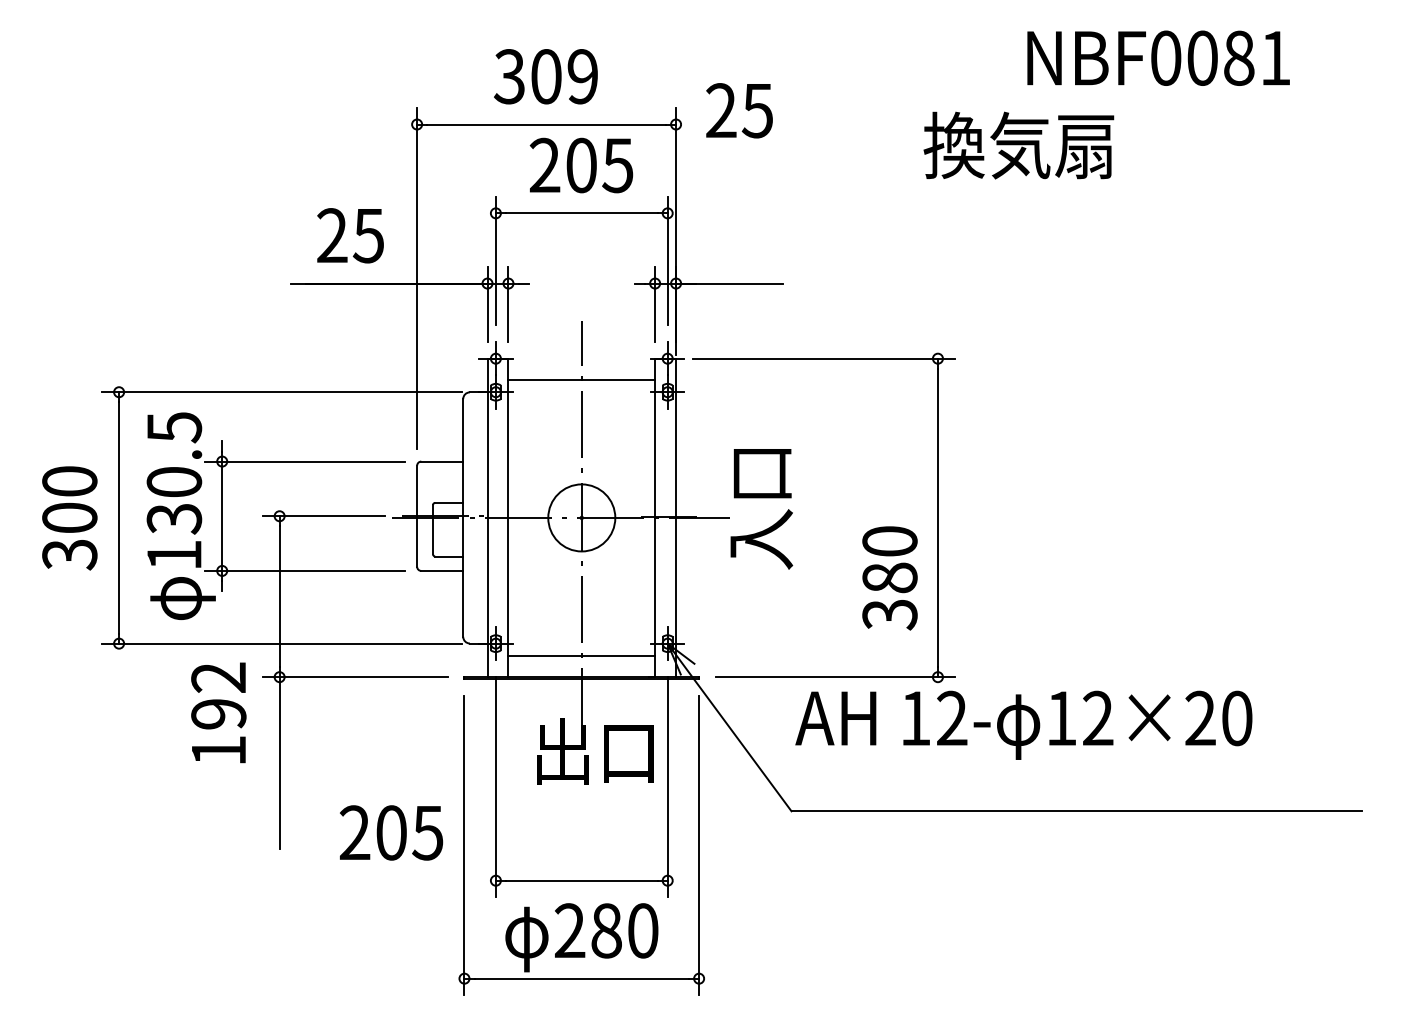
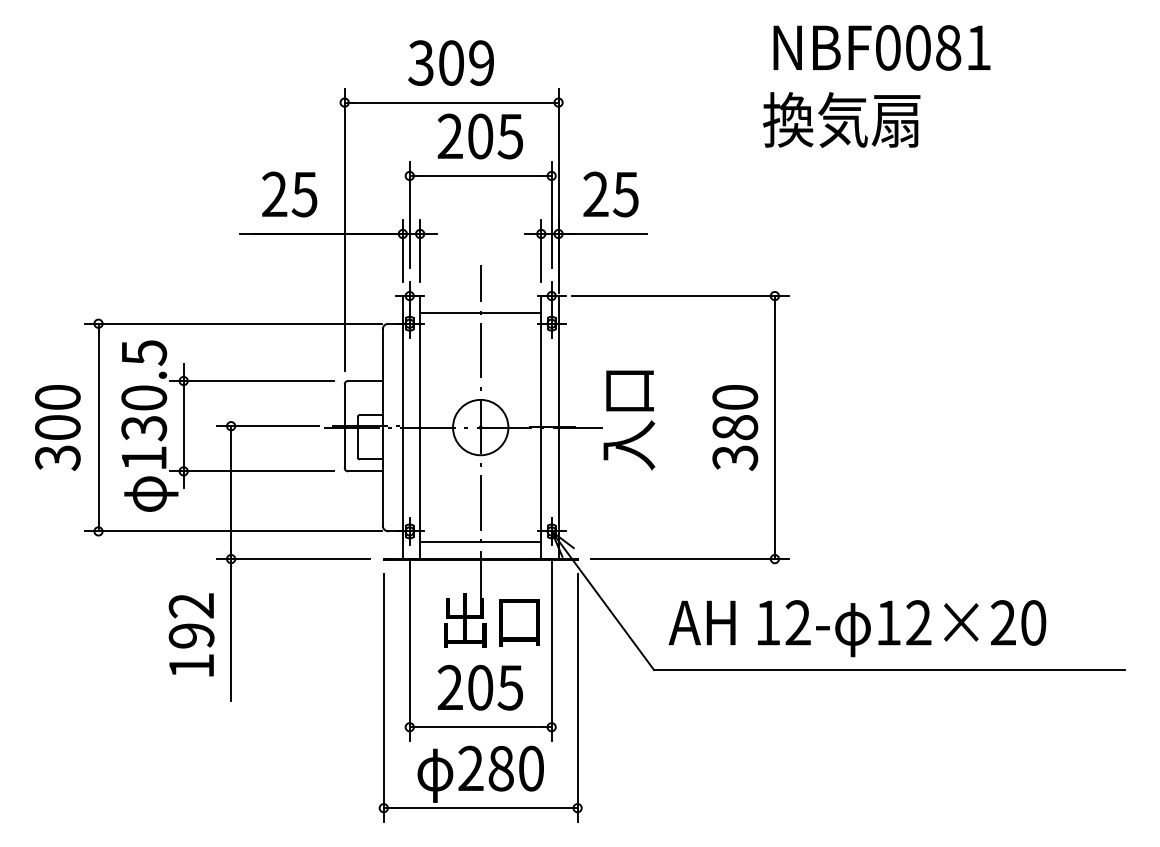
text: (1158, 57) -> (881, 47), moved
text: (739, 110) -> (610, 194), moved
text: (889, 578) -> (734, 428), moved
text: (218, 712) -> (191, 634), moved
text: (1023, 724) -> (857, 627), moved
text: (391, 832) -> (480, 687), moved

